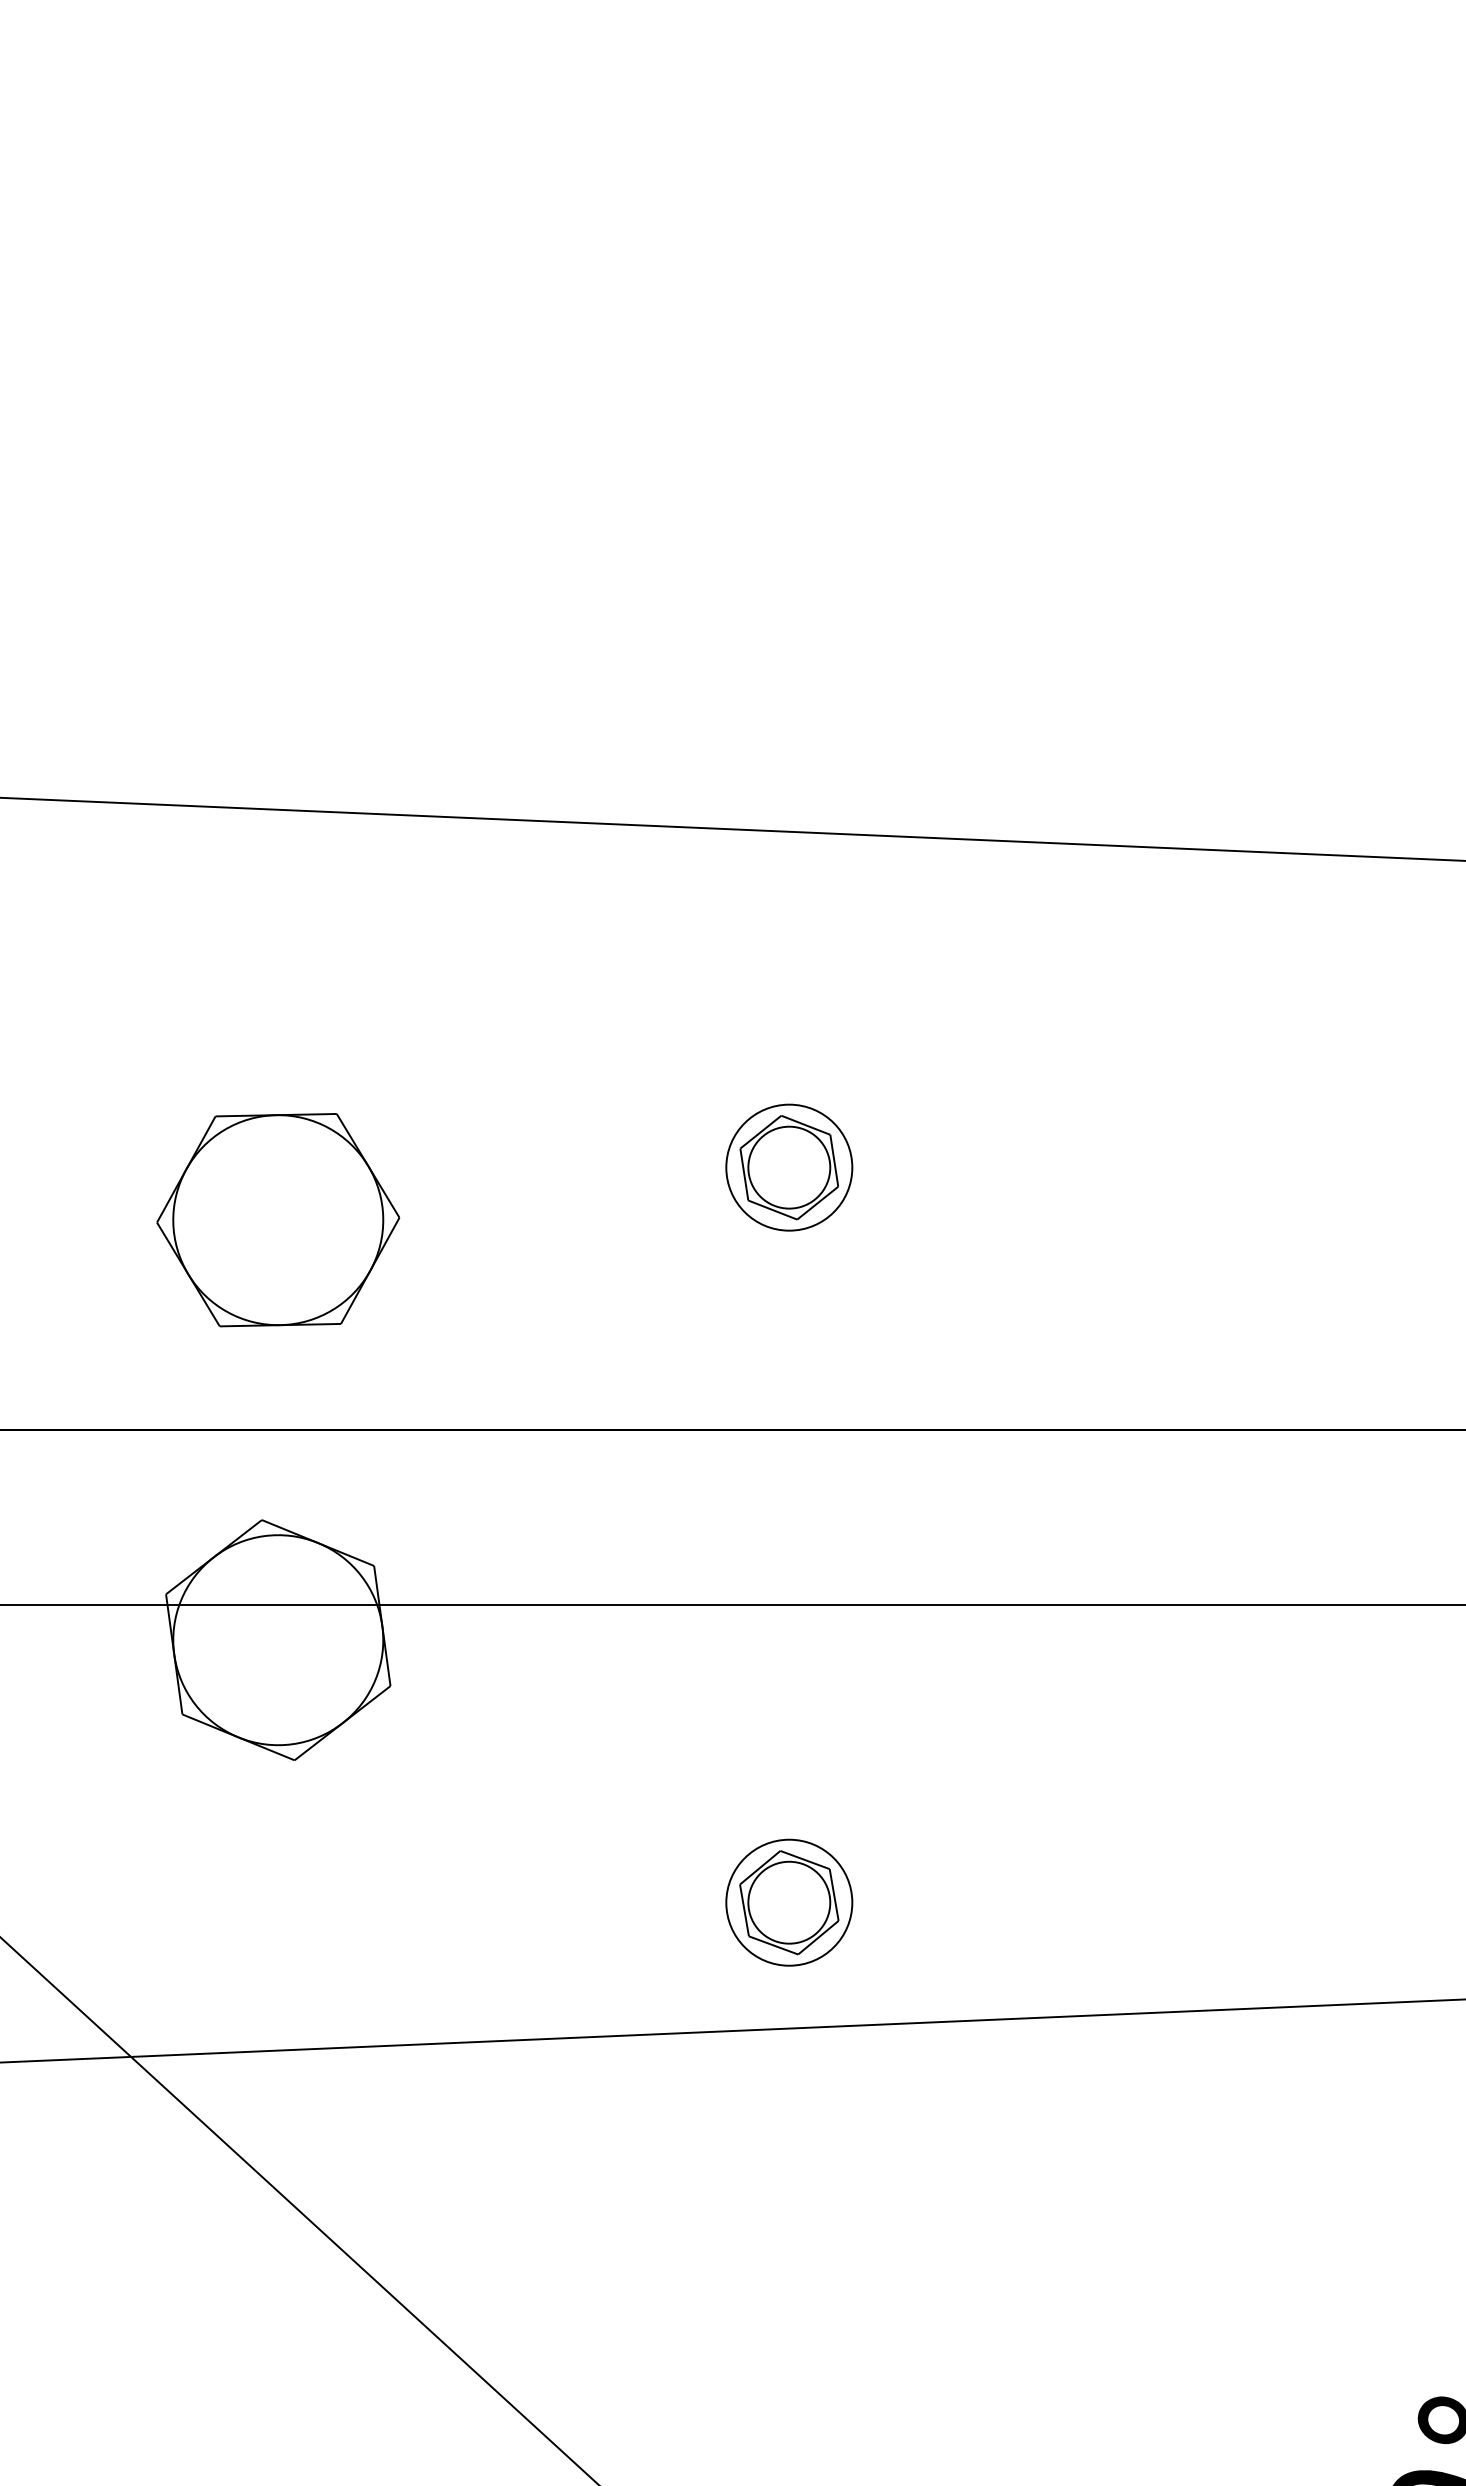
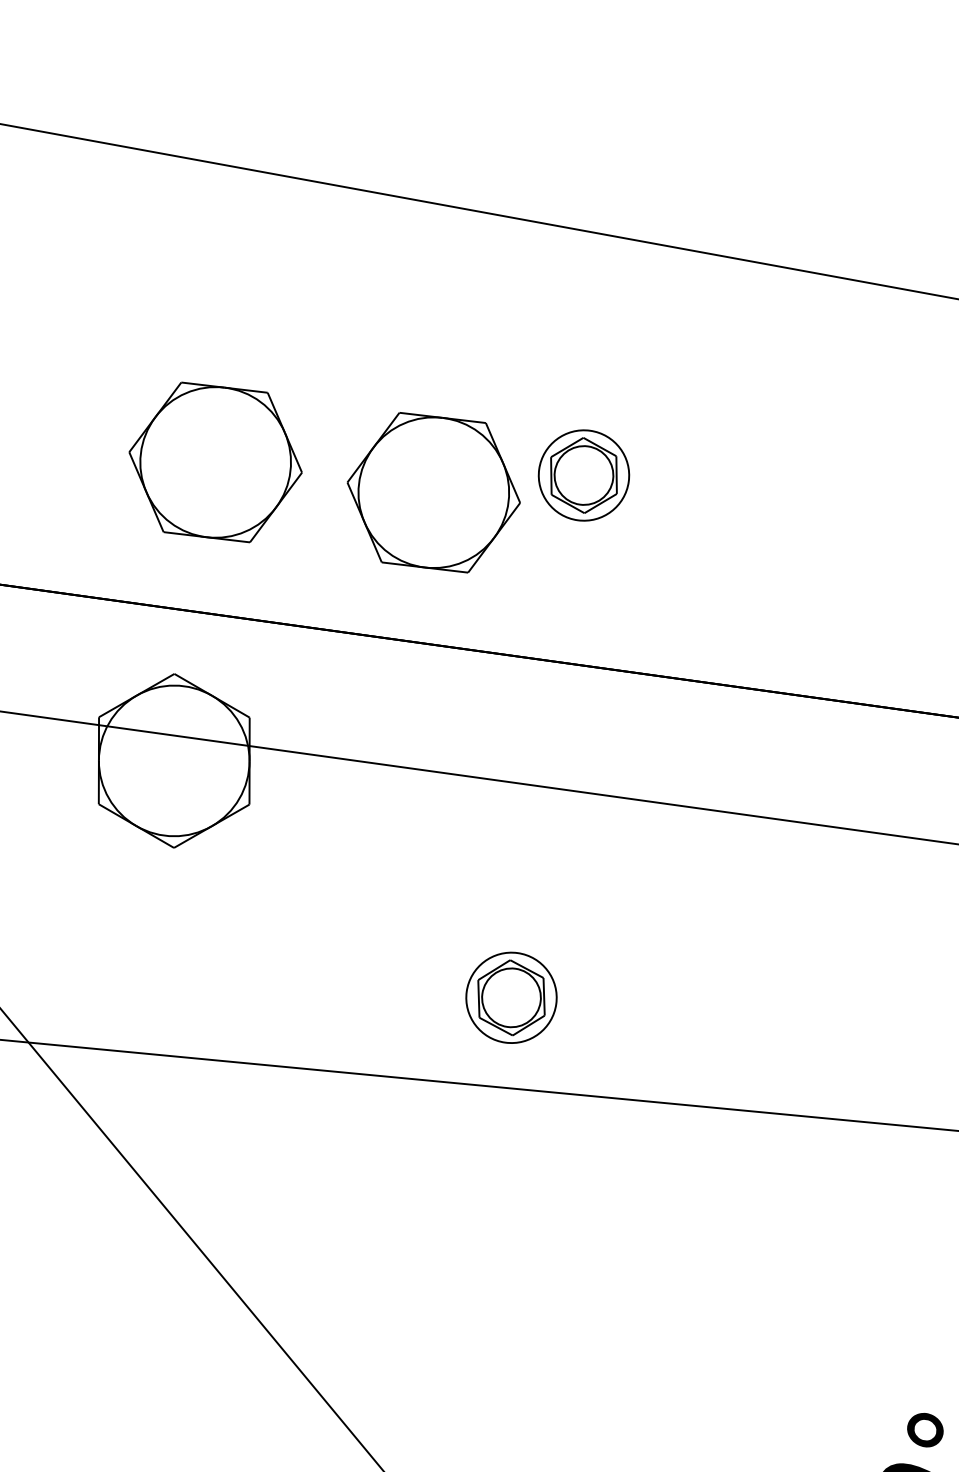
part: (585, 1220) -> (433, 492), added

